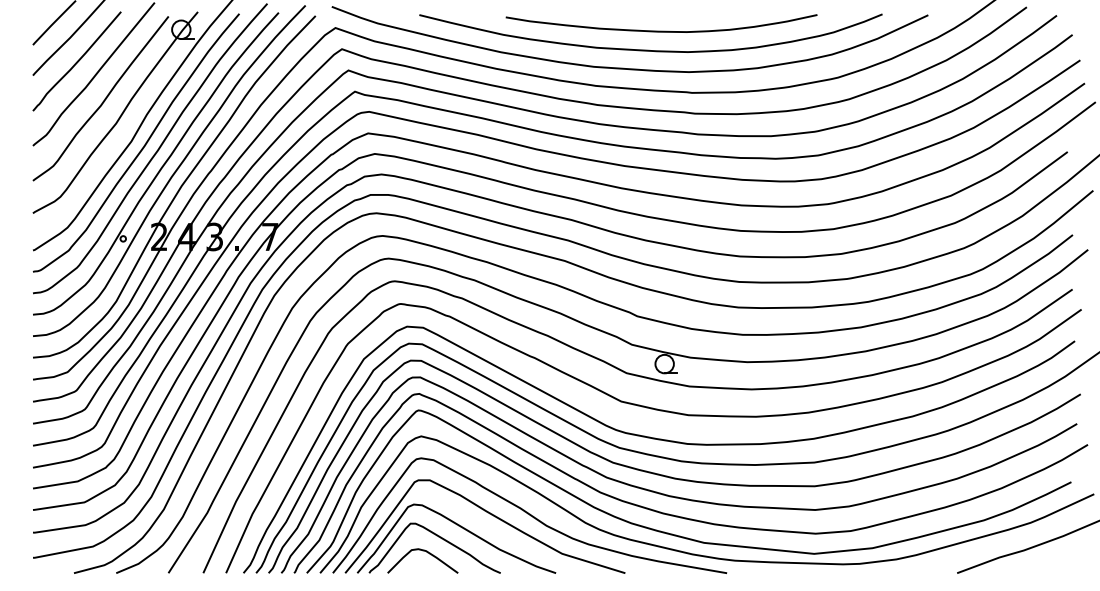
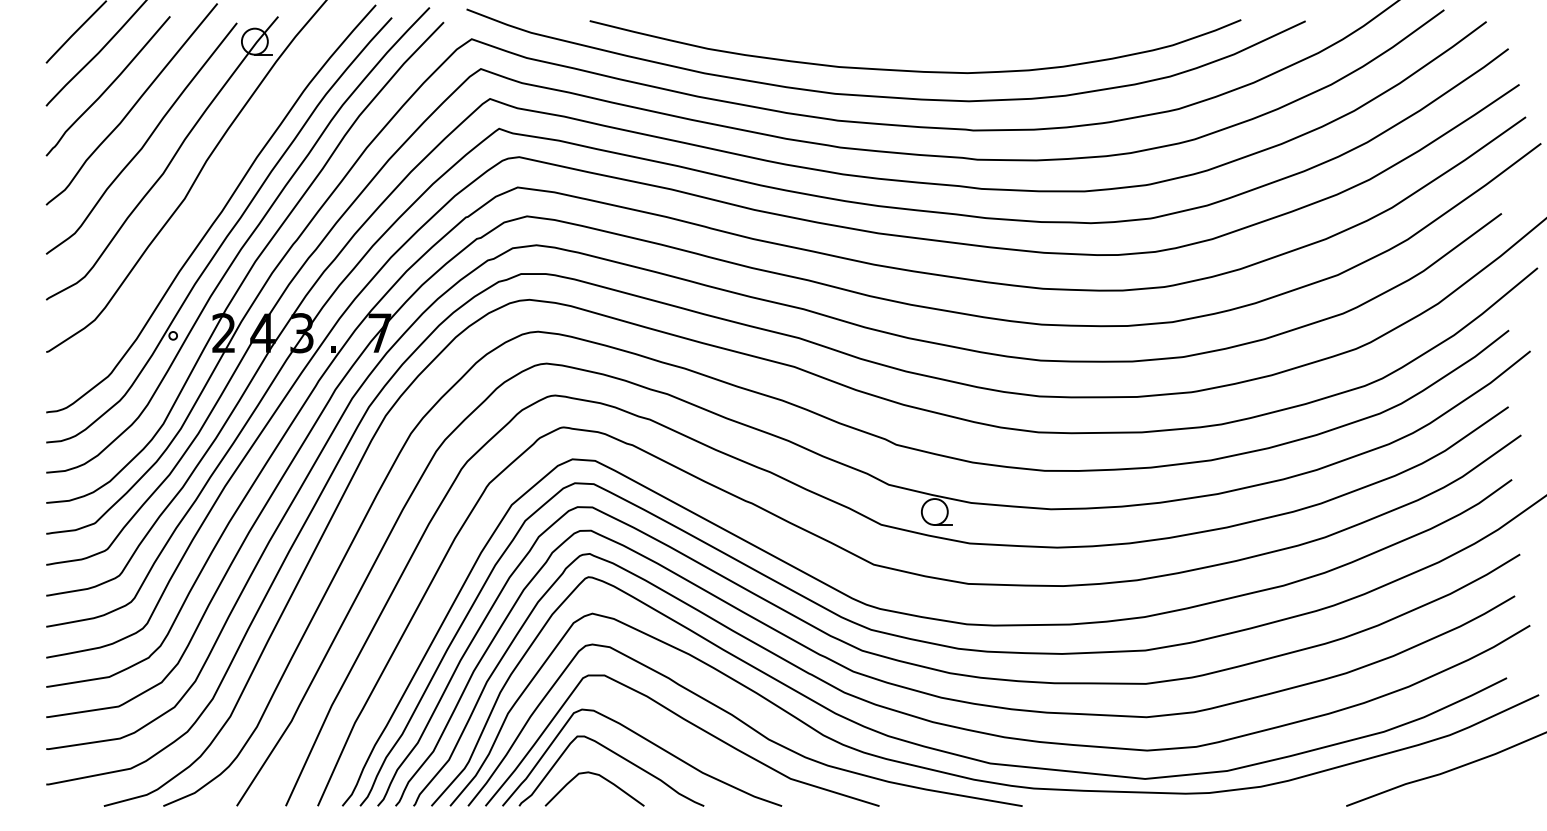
curve: (661, 30) -> (930, 42), removed
curve: (143, 145) -> (201, 204), removed

